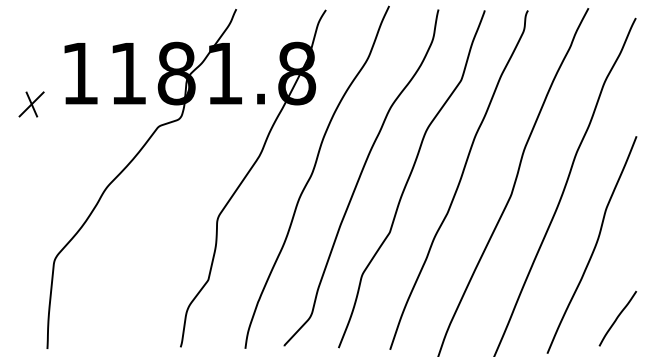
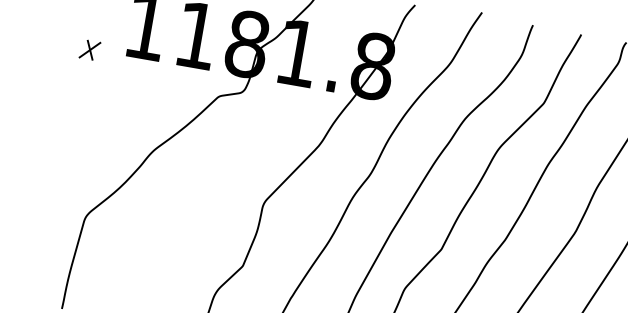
part: (31, 104) -> (89, 50), size x0.7

